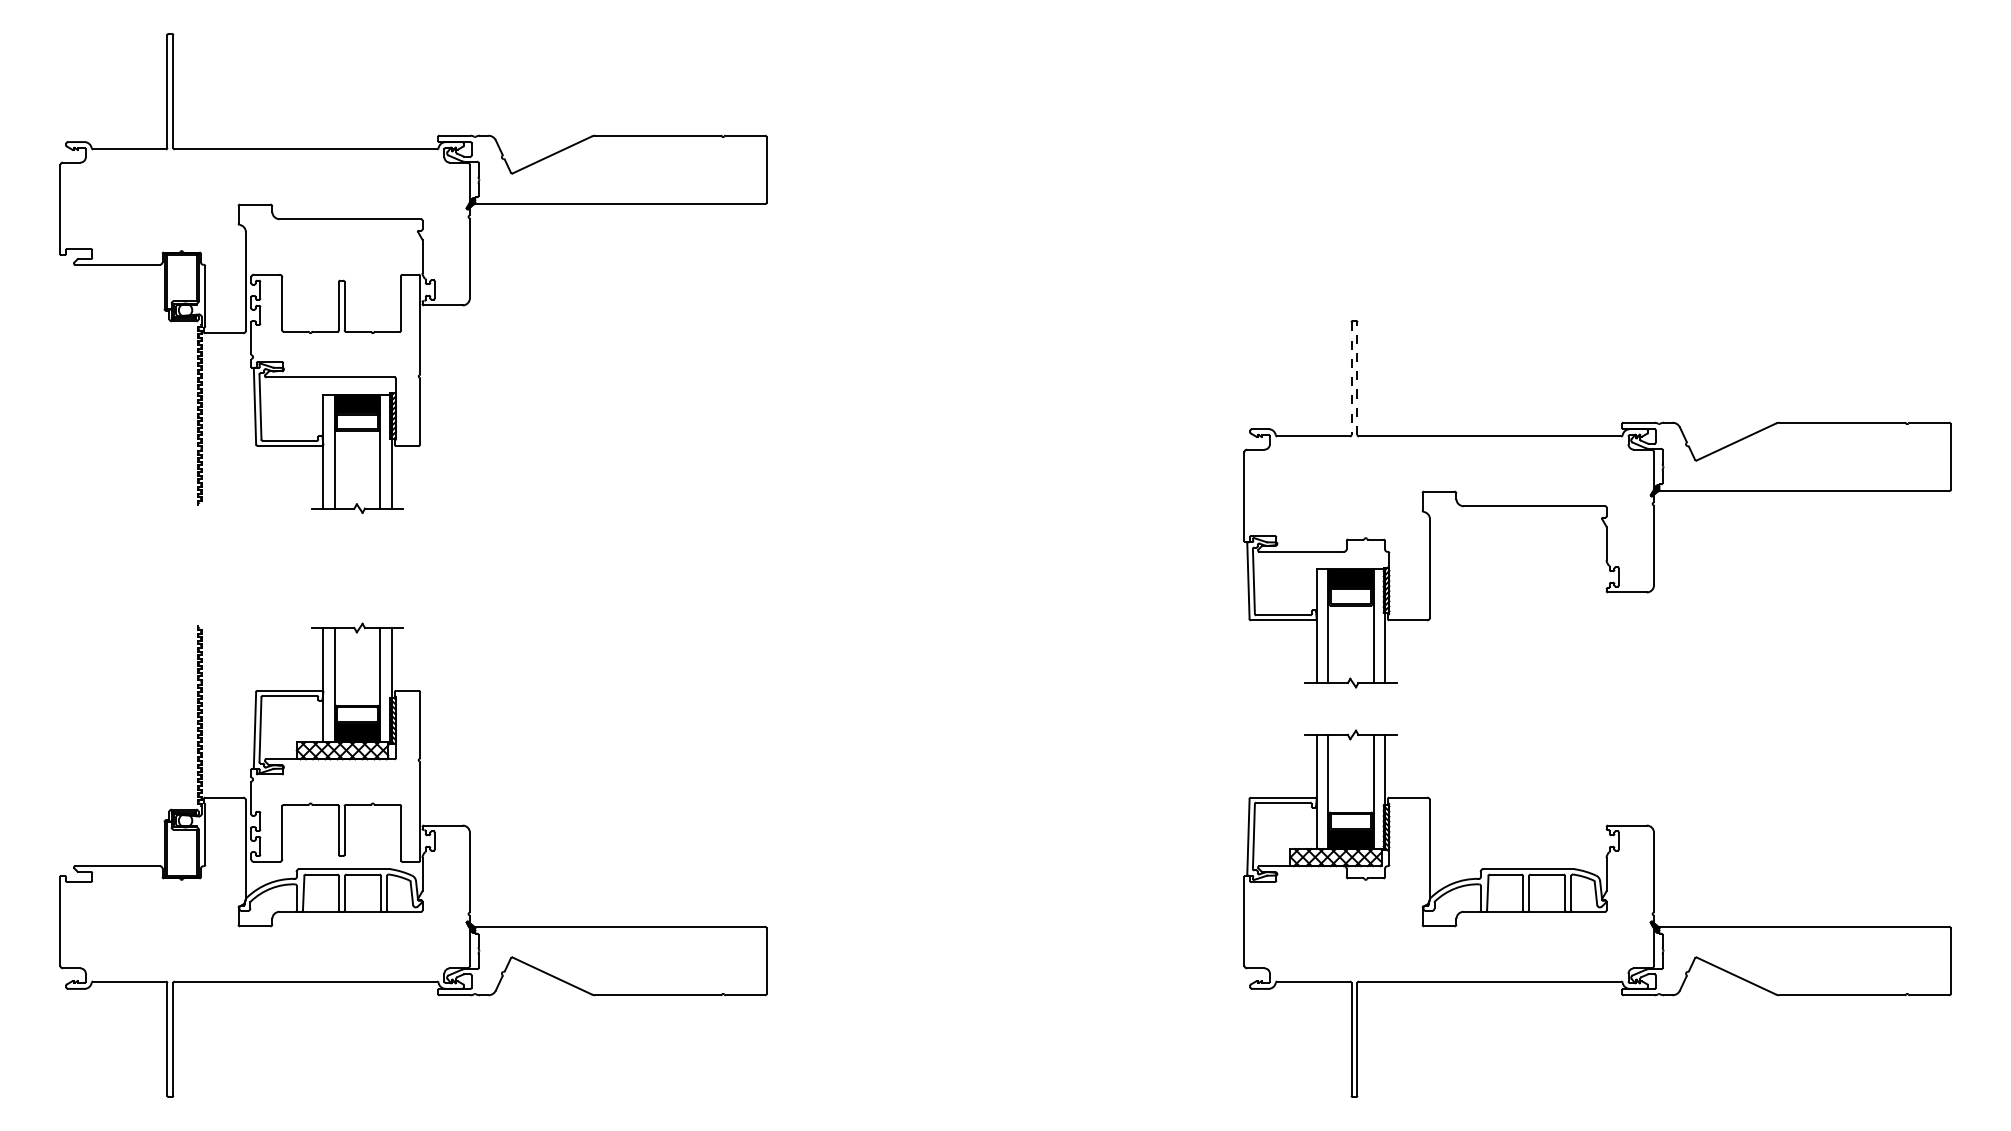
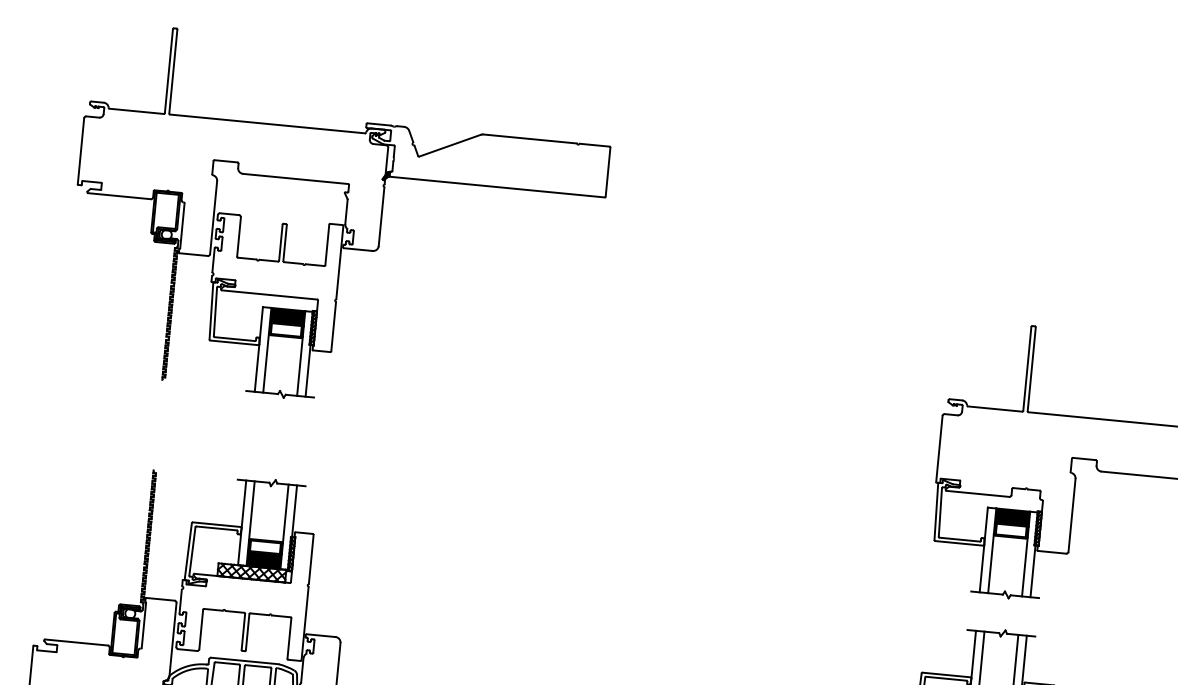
line: (1357, 378) -> (1031, 369), dashed -> solid
line: (1351, 379) -> (1027, 369), dashed -> solid

